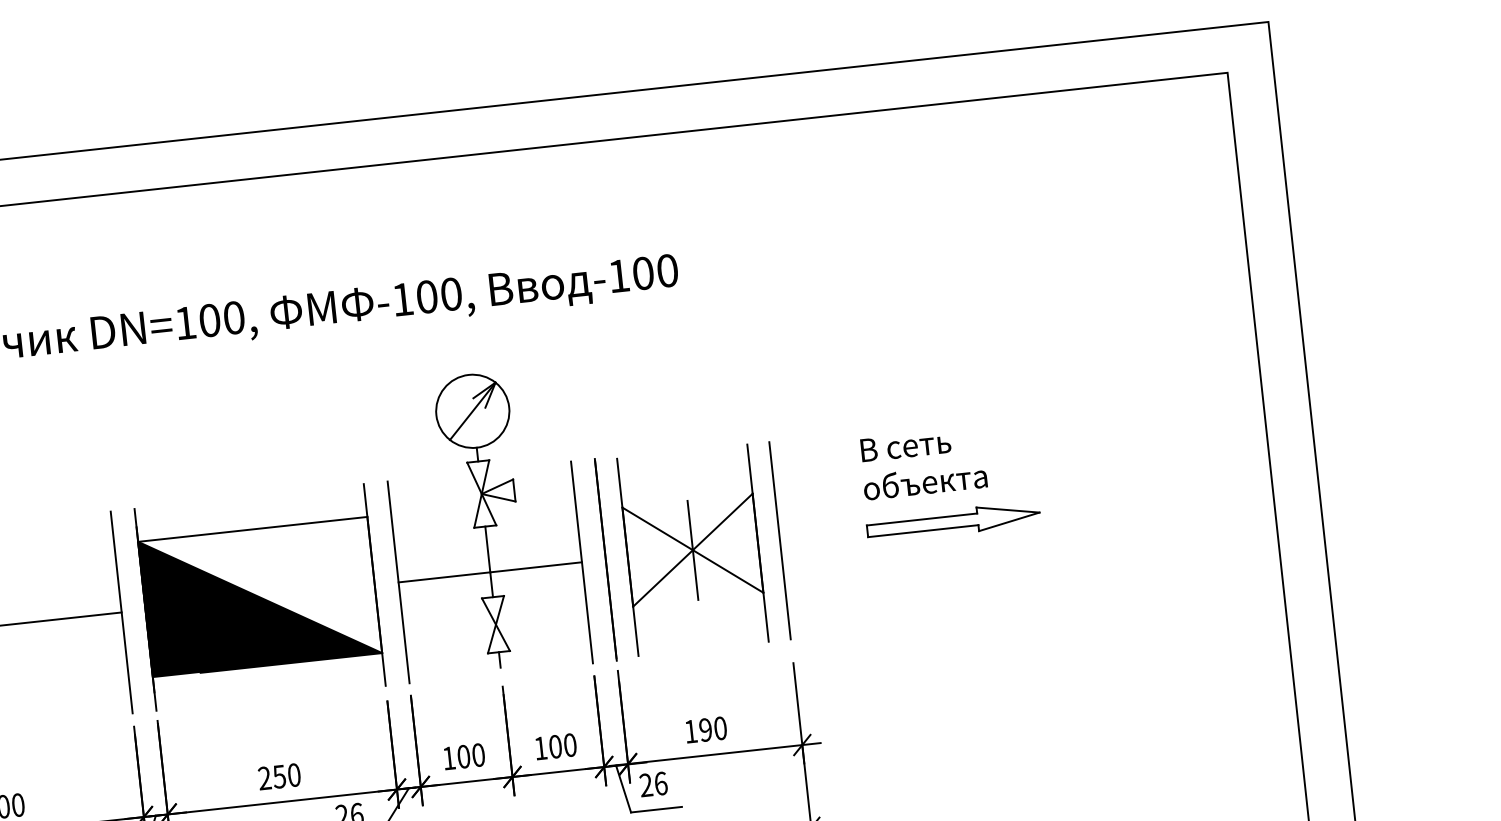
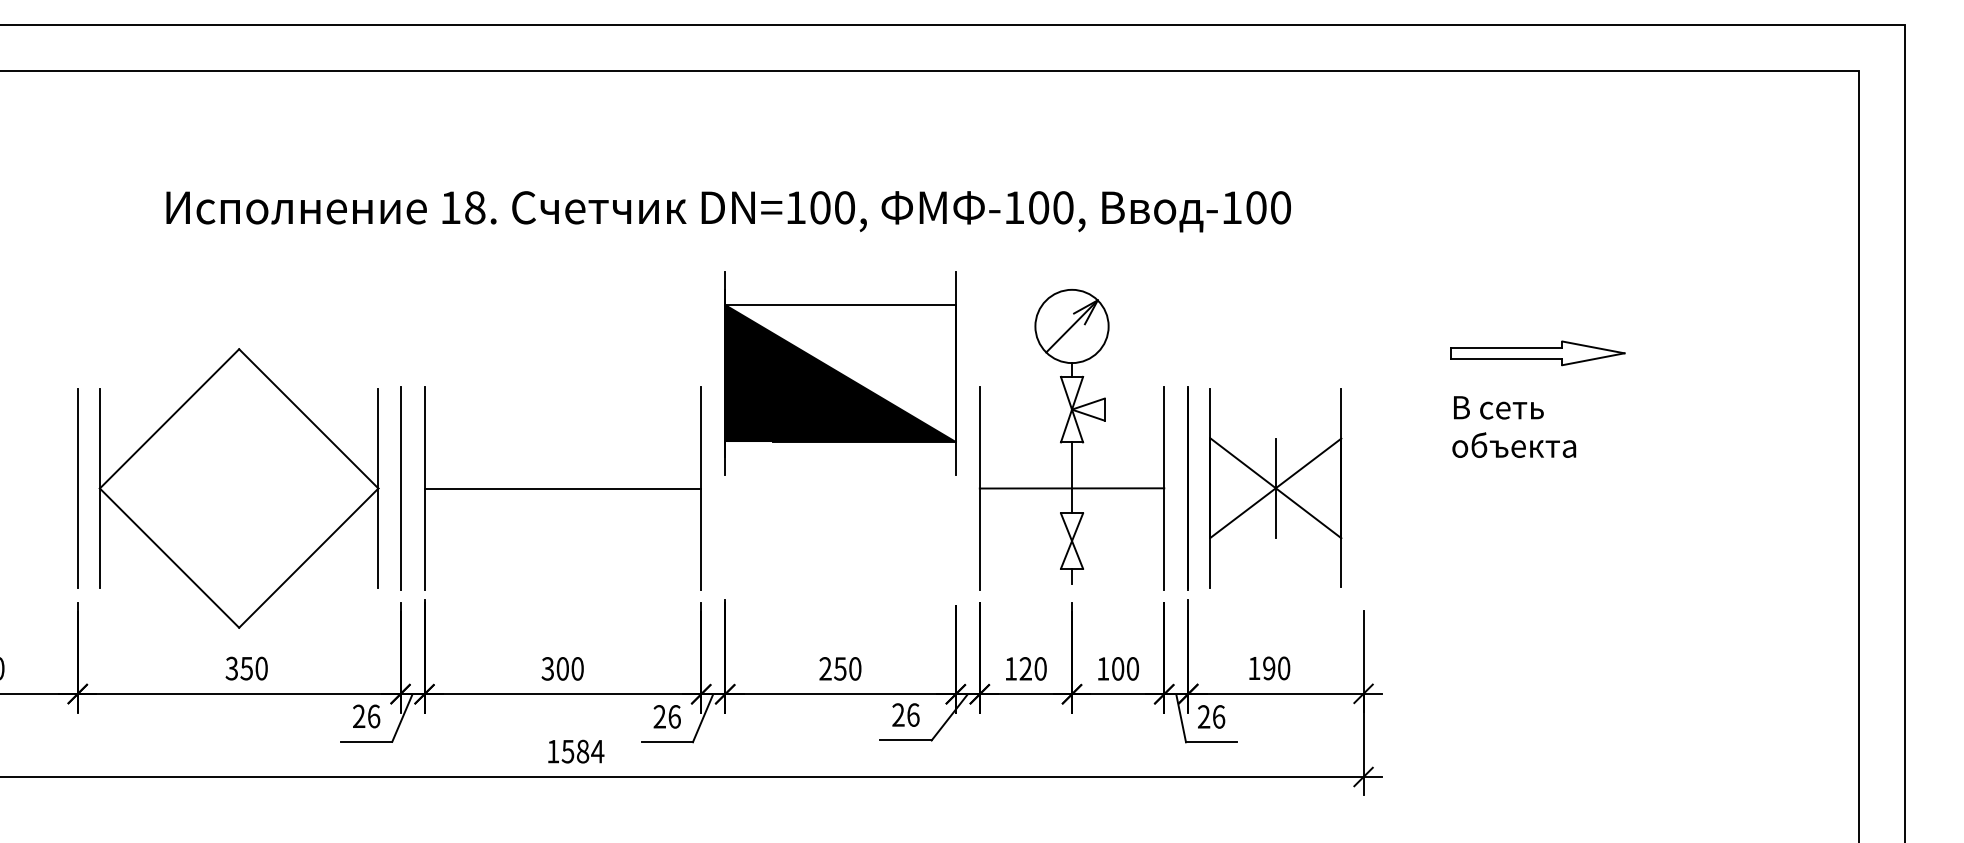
part: (953, 522) -> (1537, 353), moved
line: (780, 540) -> (1363, 488), removed
part: (260, 597) -> (840, 373), moved
text: (463, 756) -> (1025, 668), 100 -> 120

